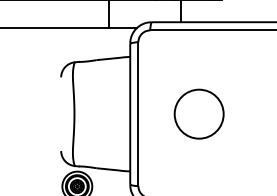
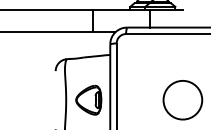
circle: (198, 113) -> (182, 99), moved
part: (102, 114) -> (88, 100), added

